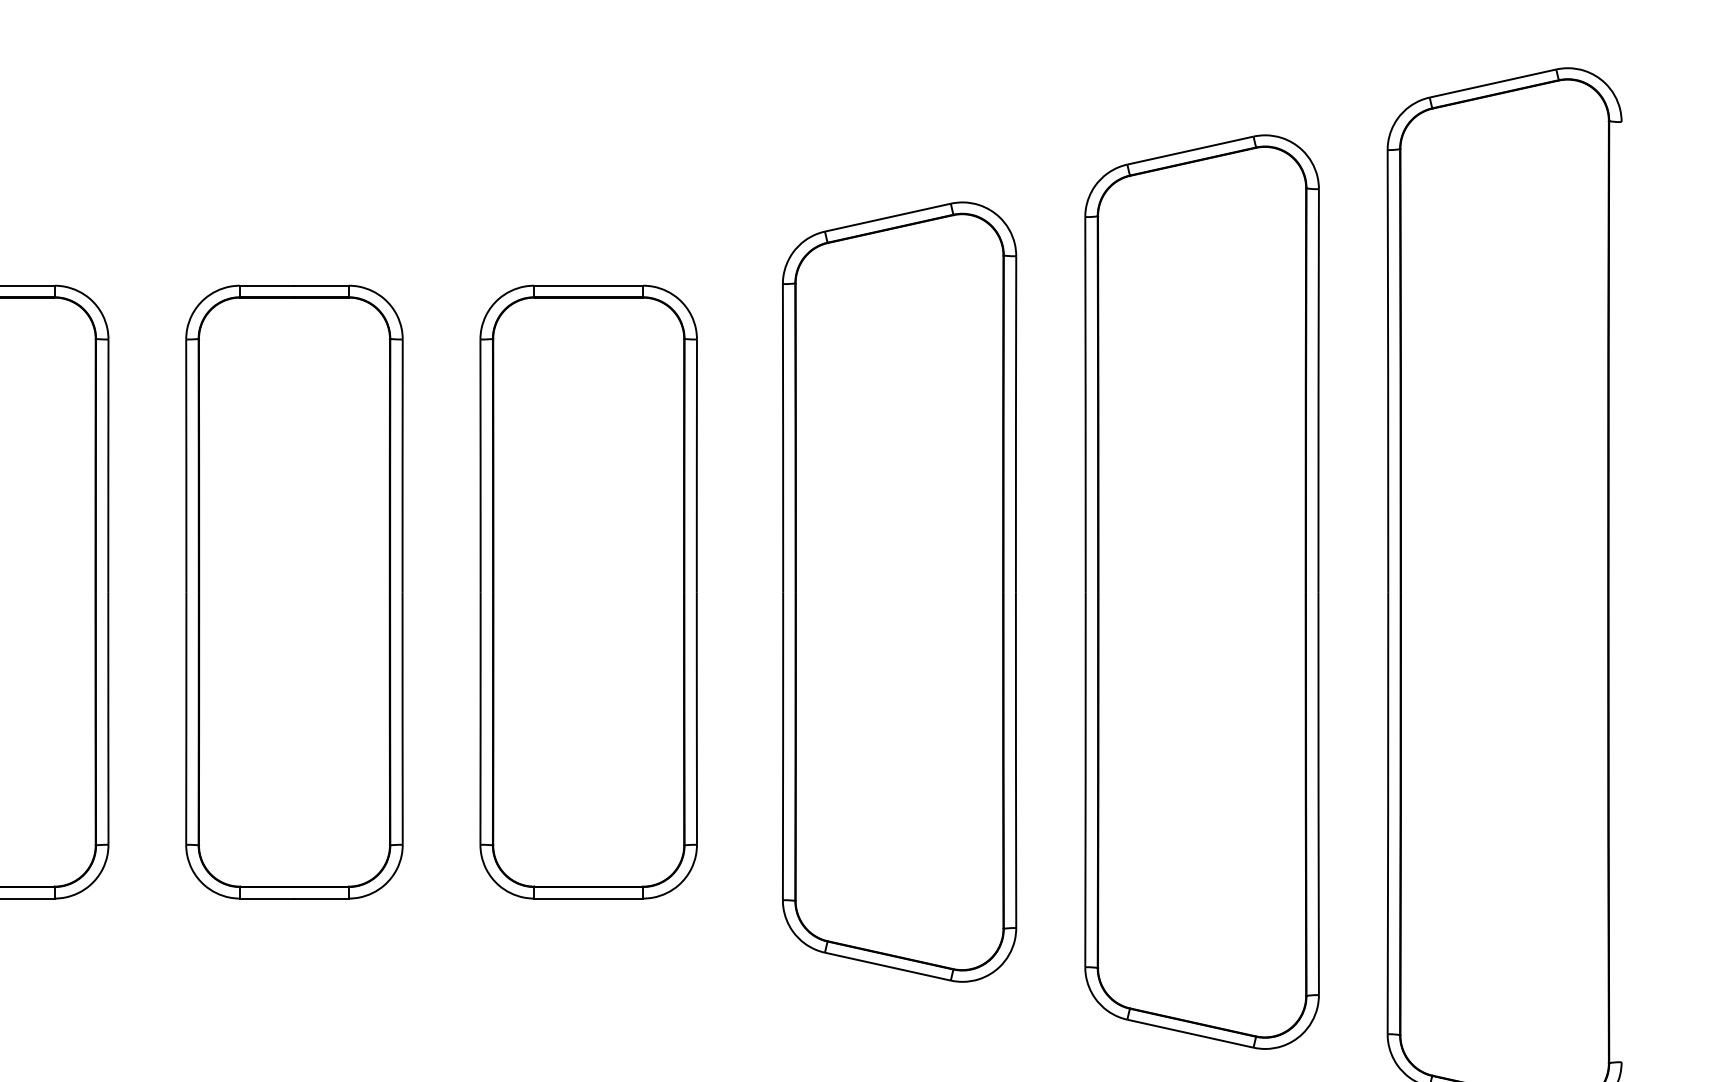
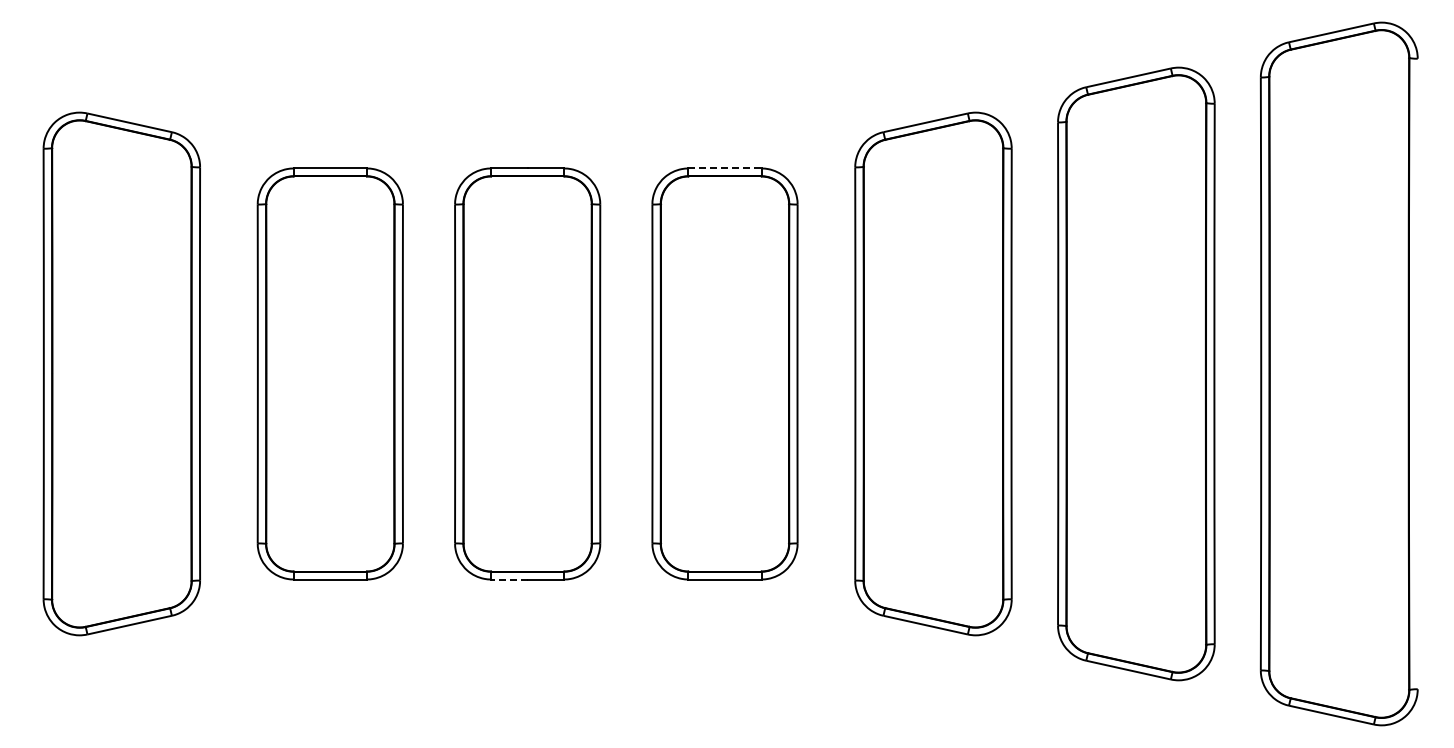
line: (589, 285) -> (725, 168), solid -> dashed
line: (265, 898) -> (508, 579), solid -> dashed

